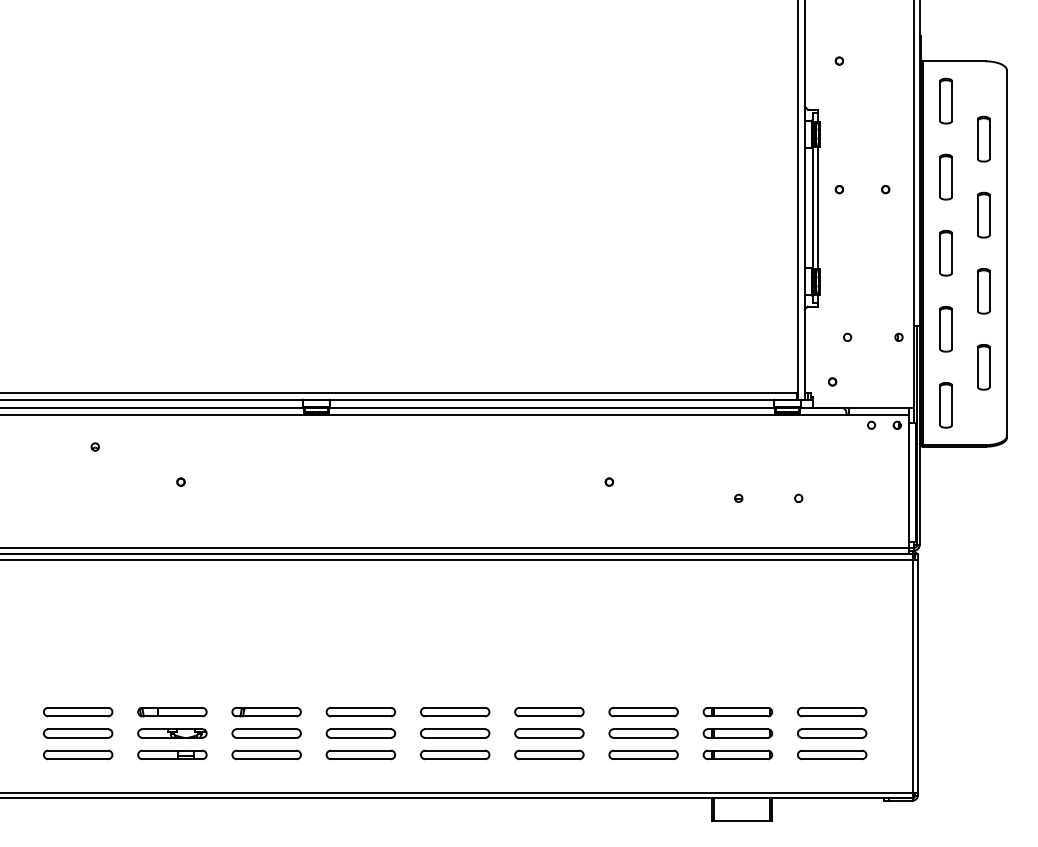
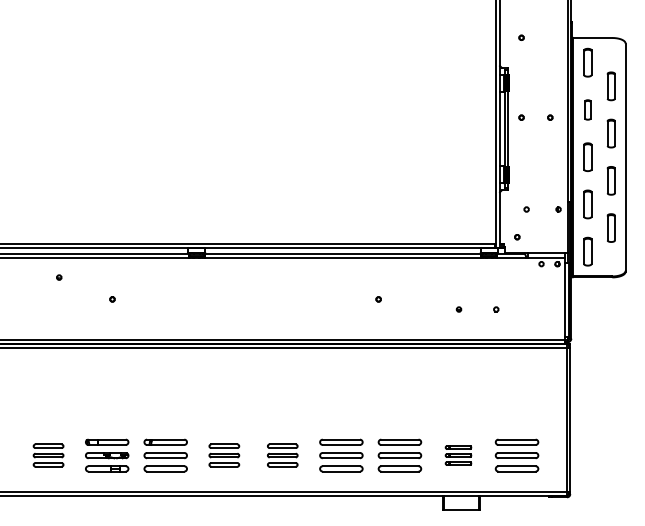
part: (945, 176) -> (587, 109), size x0.7
part: (77, 733) -> (48, 455), size x0.7
part: (361, 733) -> (224, 455), size x0.7
part: (454, 733) -> (282, 455), size x0.7
part: (737, 733) -> (458, 455), size x0.6

